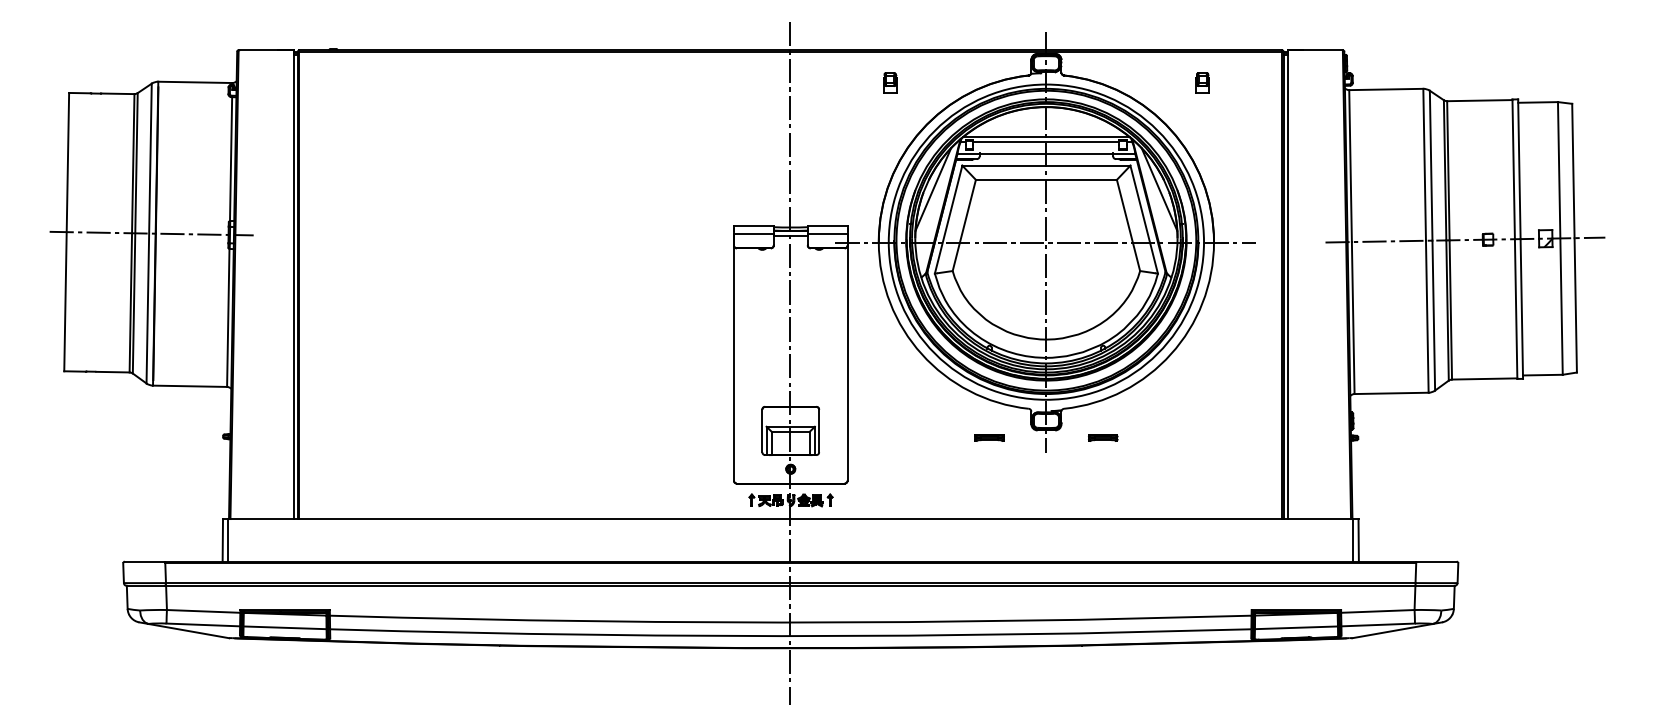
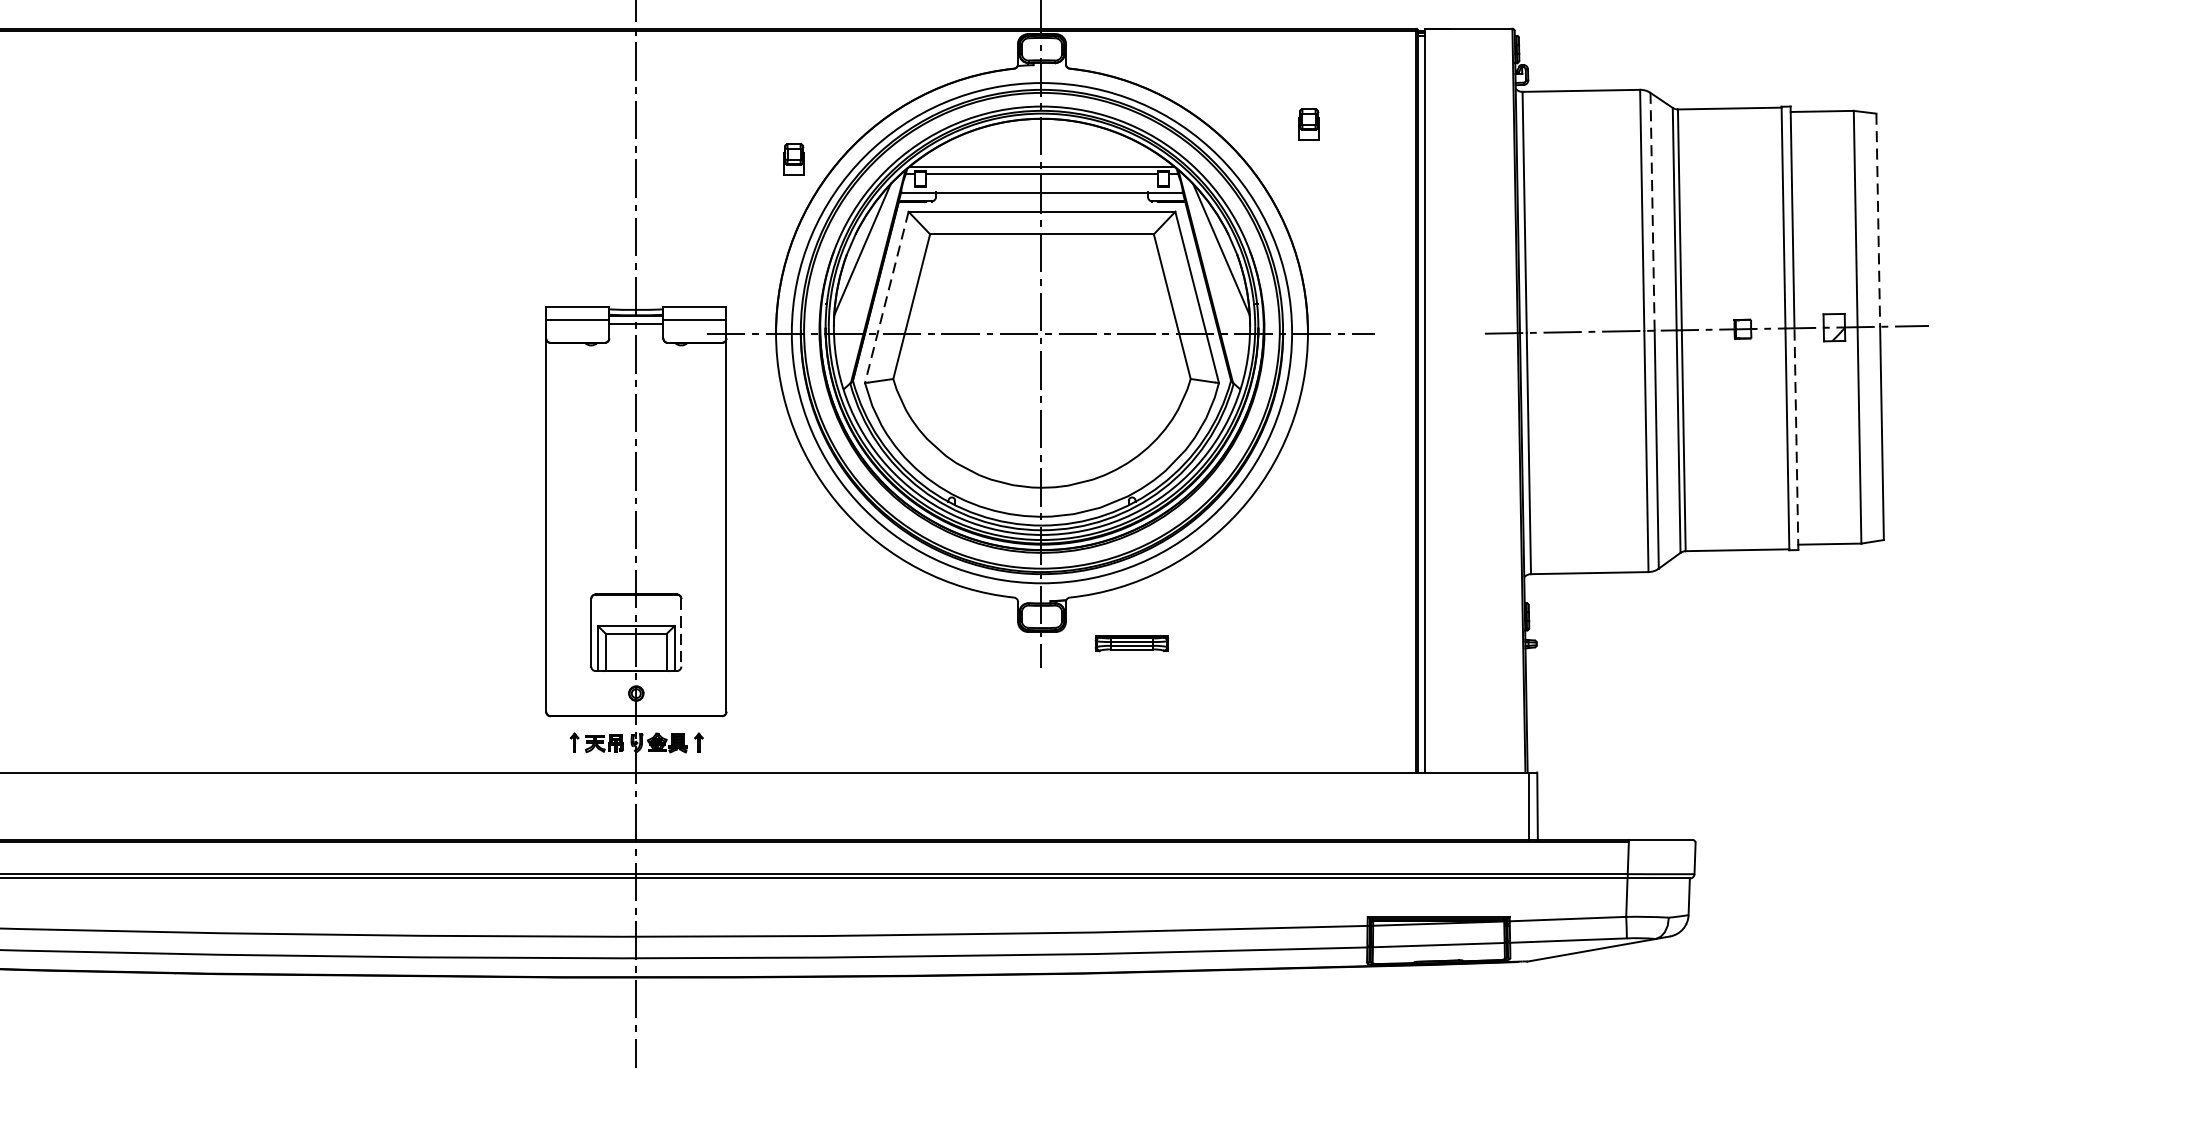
part: (890, 82) -> (794, 159), moved
part: (1202, 82) -> (1308, 124), moved
line: (1431, 165) -> (1653, 211), solid -> dashed
line: (1573, 171) -> (1878, 221), solid -> dashed
line: (948, 219) -> (886, 297), solid -> dashed
line: (1521, 309) -> (1795, 439), solid -> dashed
line: (819, 431) -> (681, 633), solid -> dashed
part: (989, 437) -> (951, 643), removed
part: (1103, 437) -> (1132, 643), size x1.6

